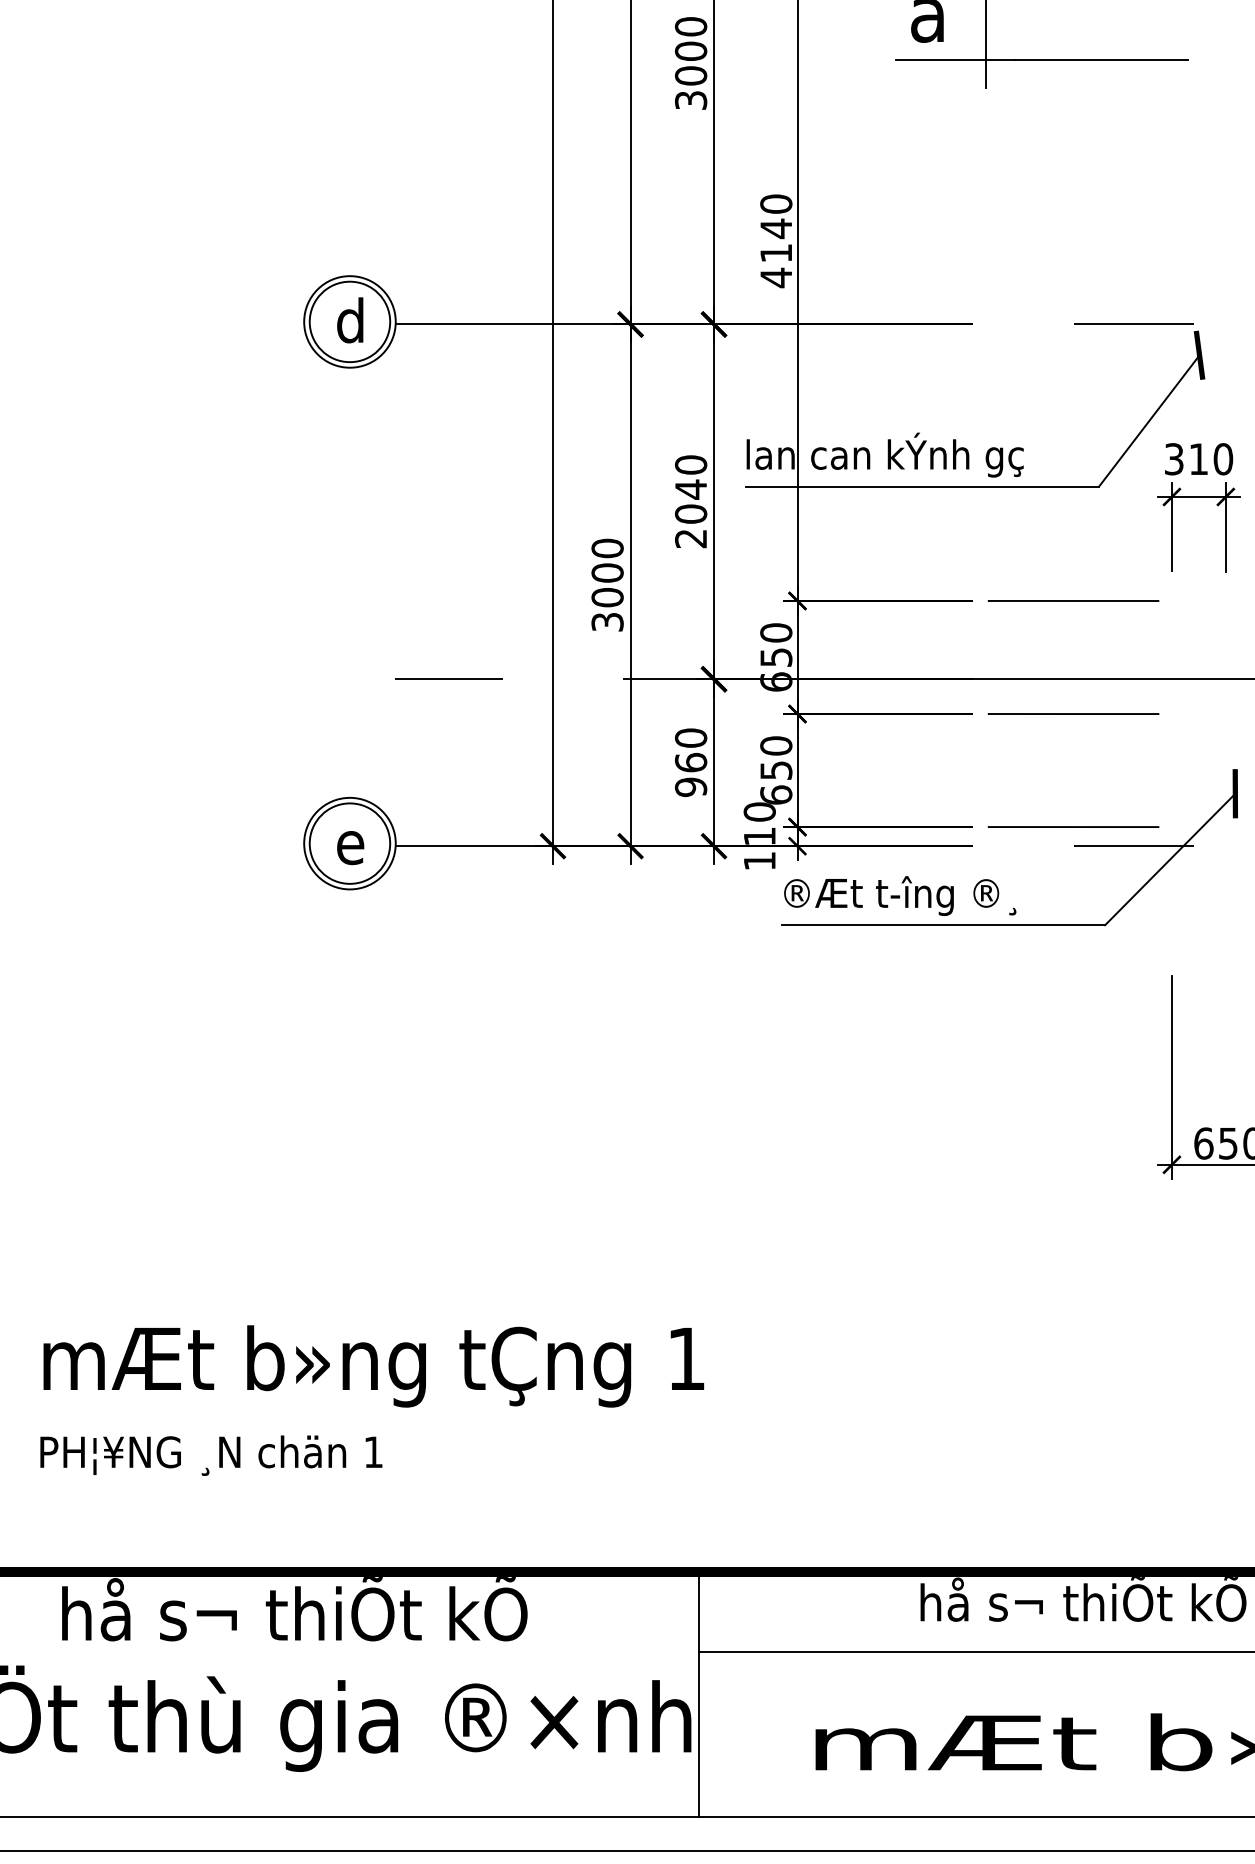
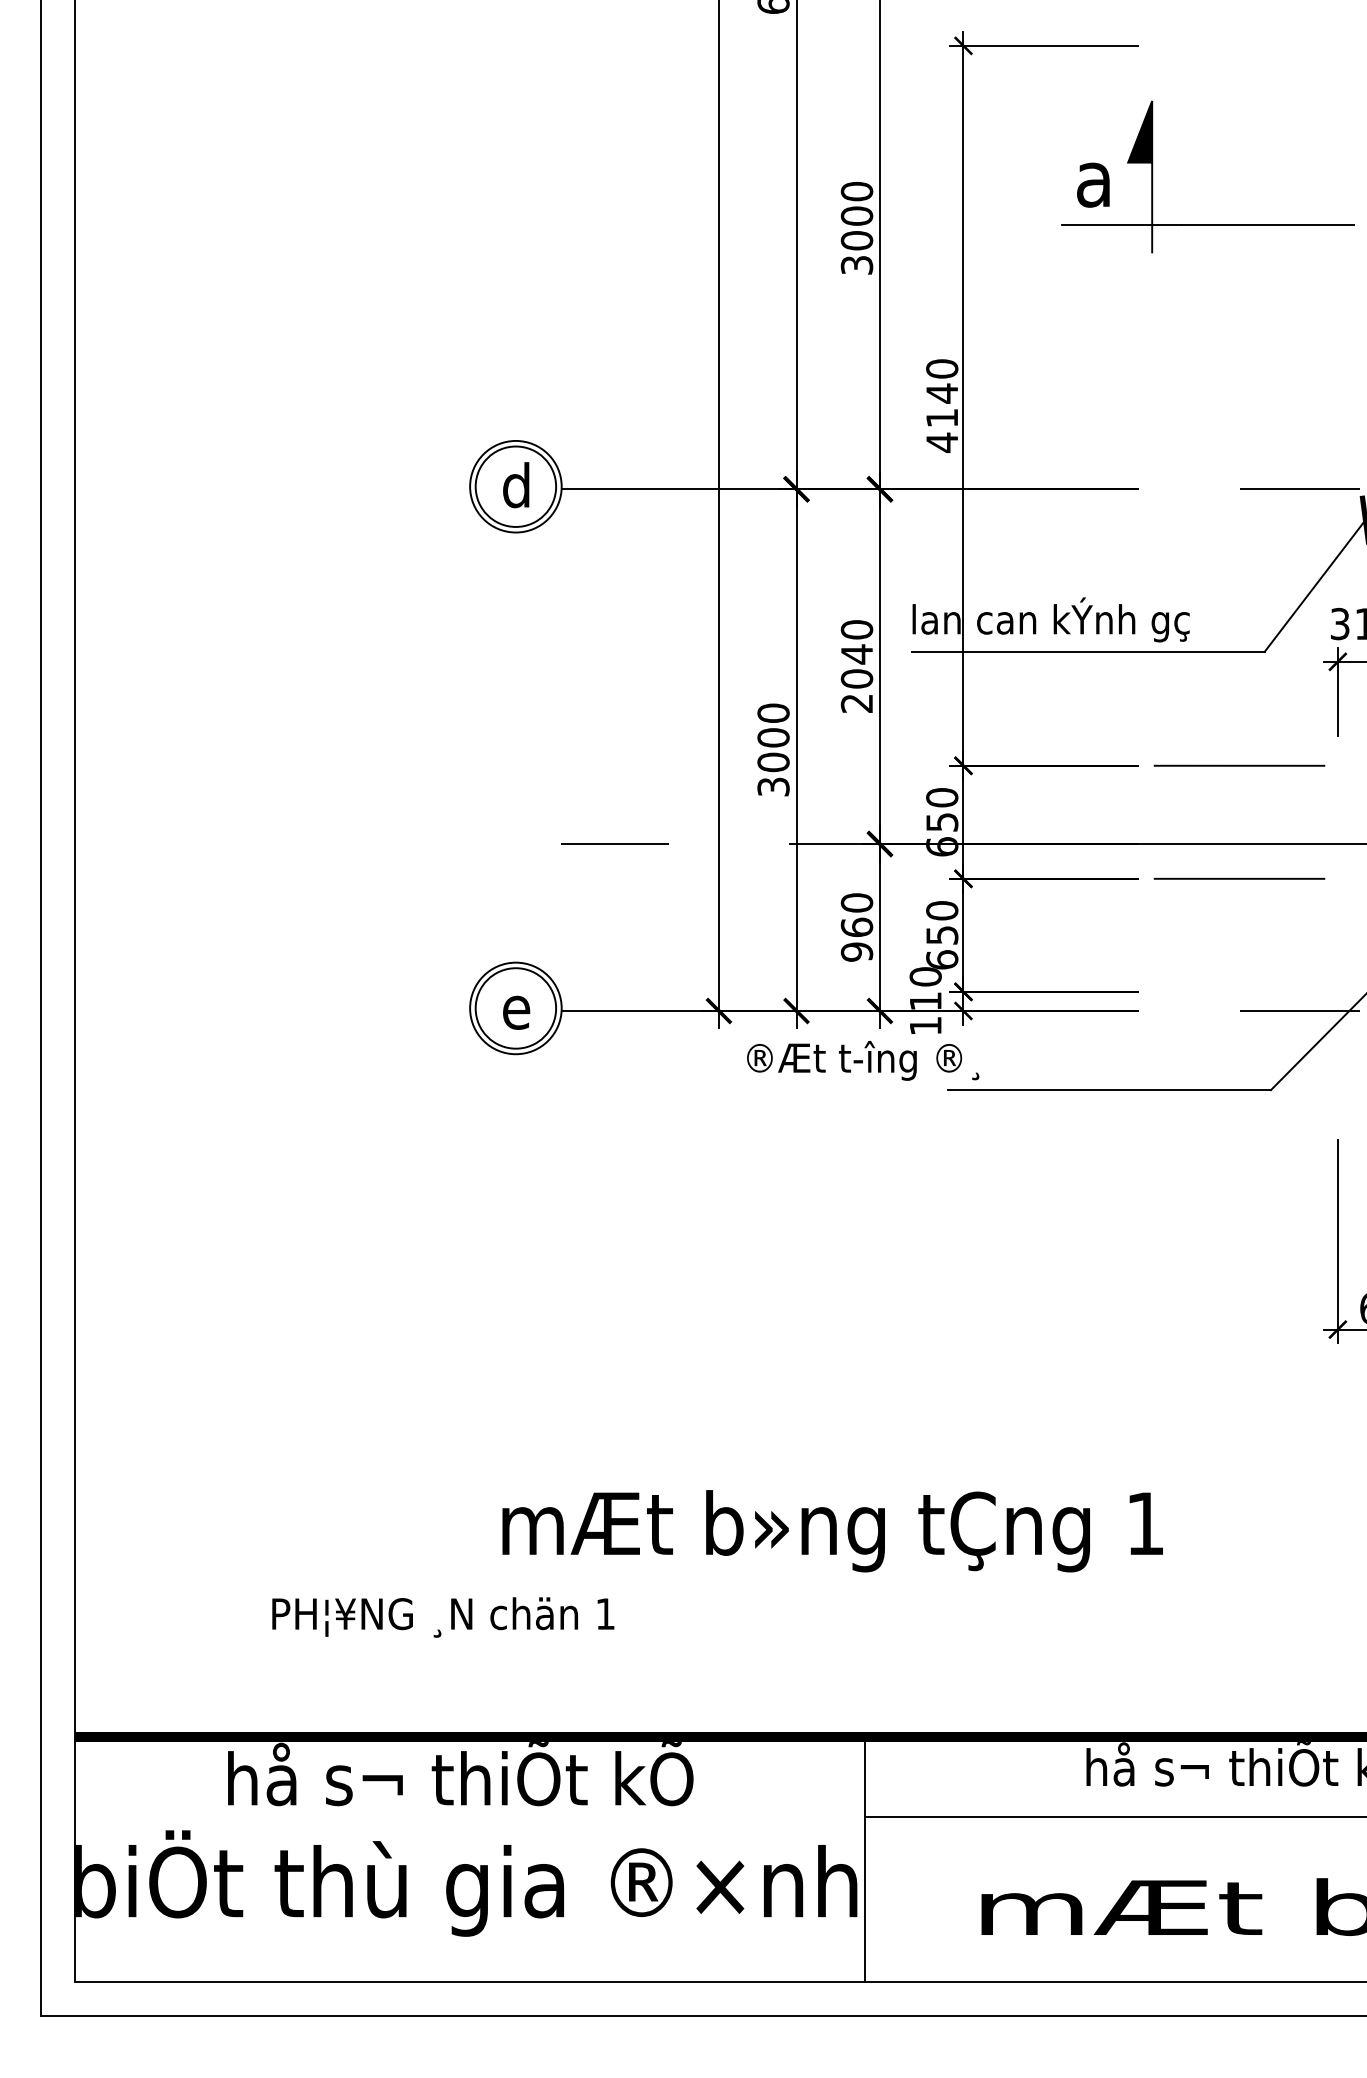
line: (1073, 826) -> (1239, 991), removed
text: (900, 895) -> (863, 1060), moved
text: (373, 1366) -> (832, 1531), moved
text: (211, 1455) -> (443, 1617), moved

